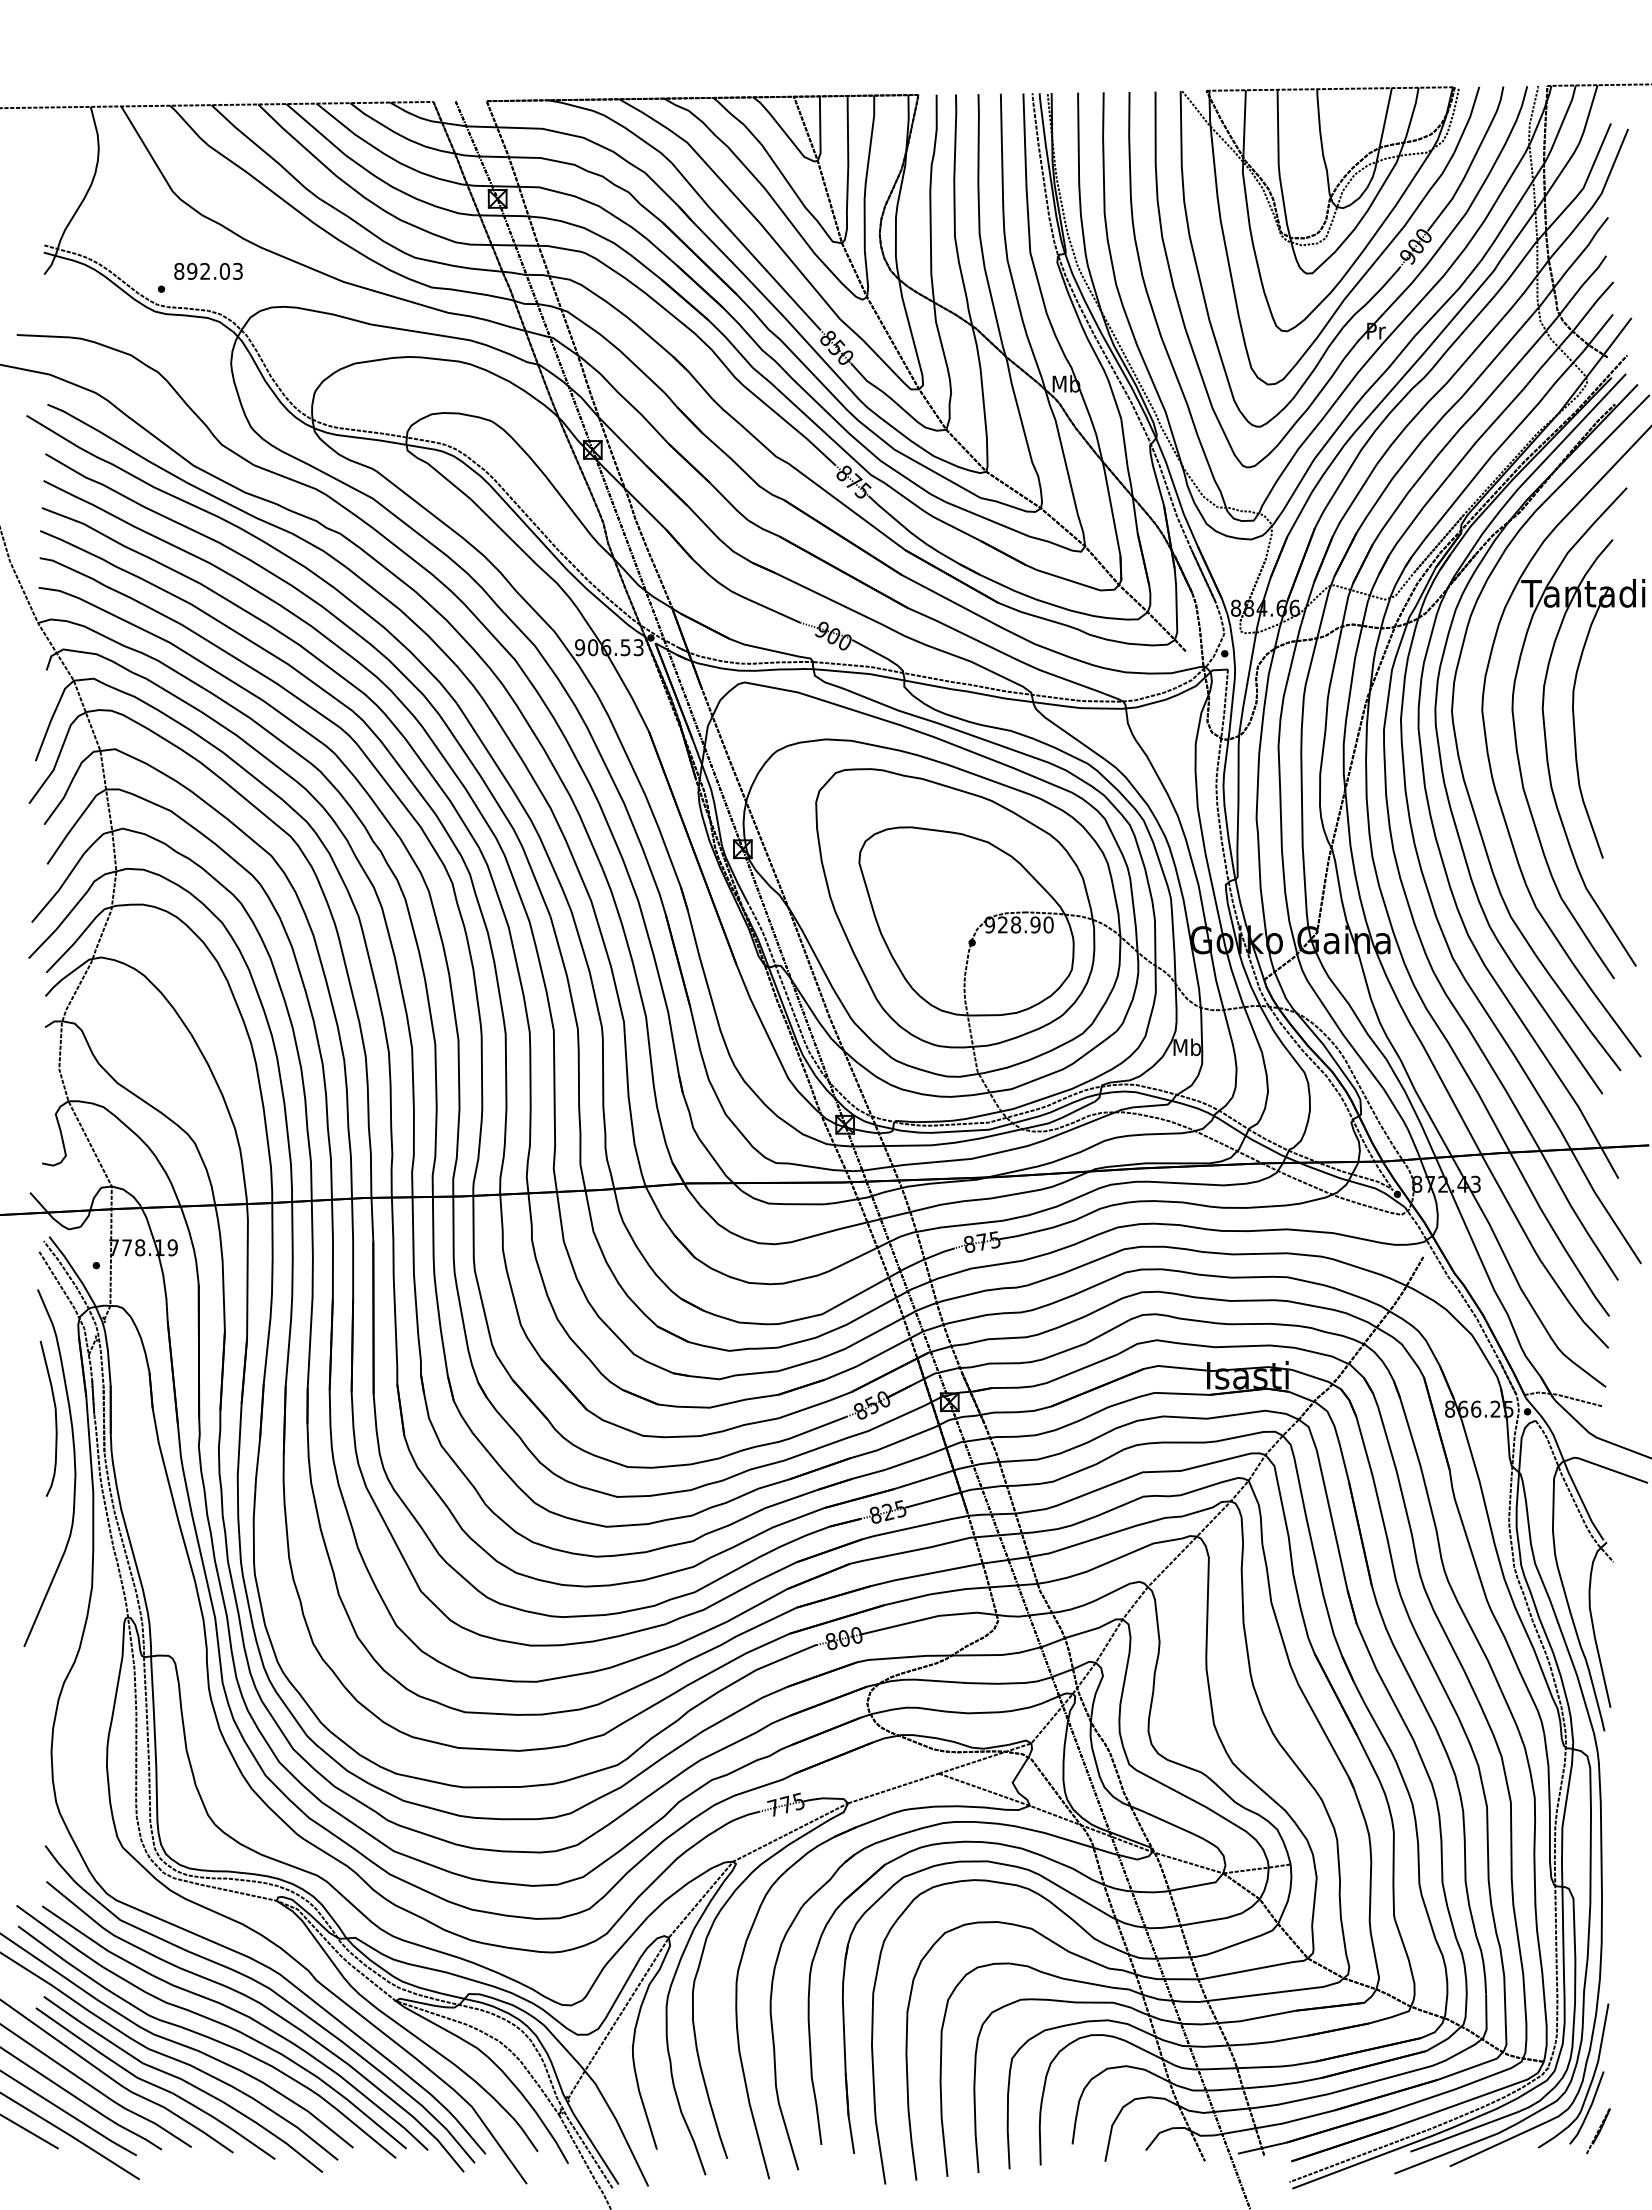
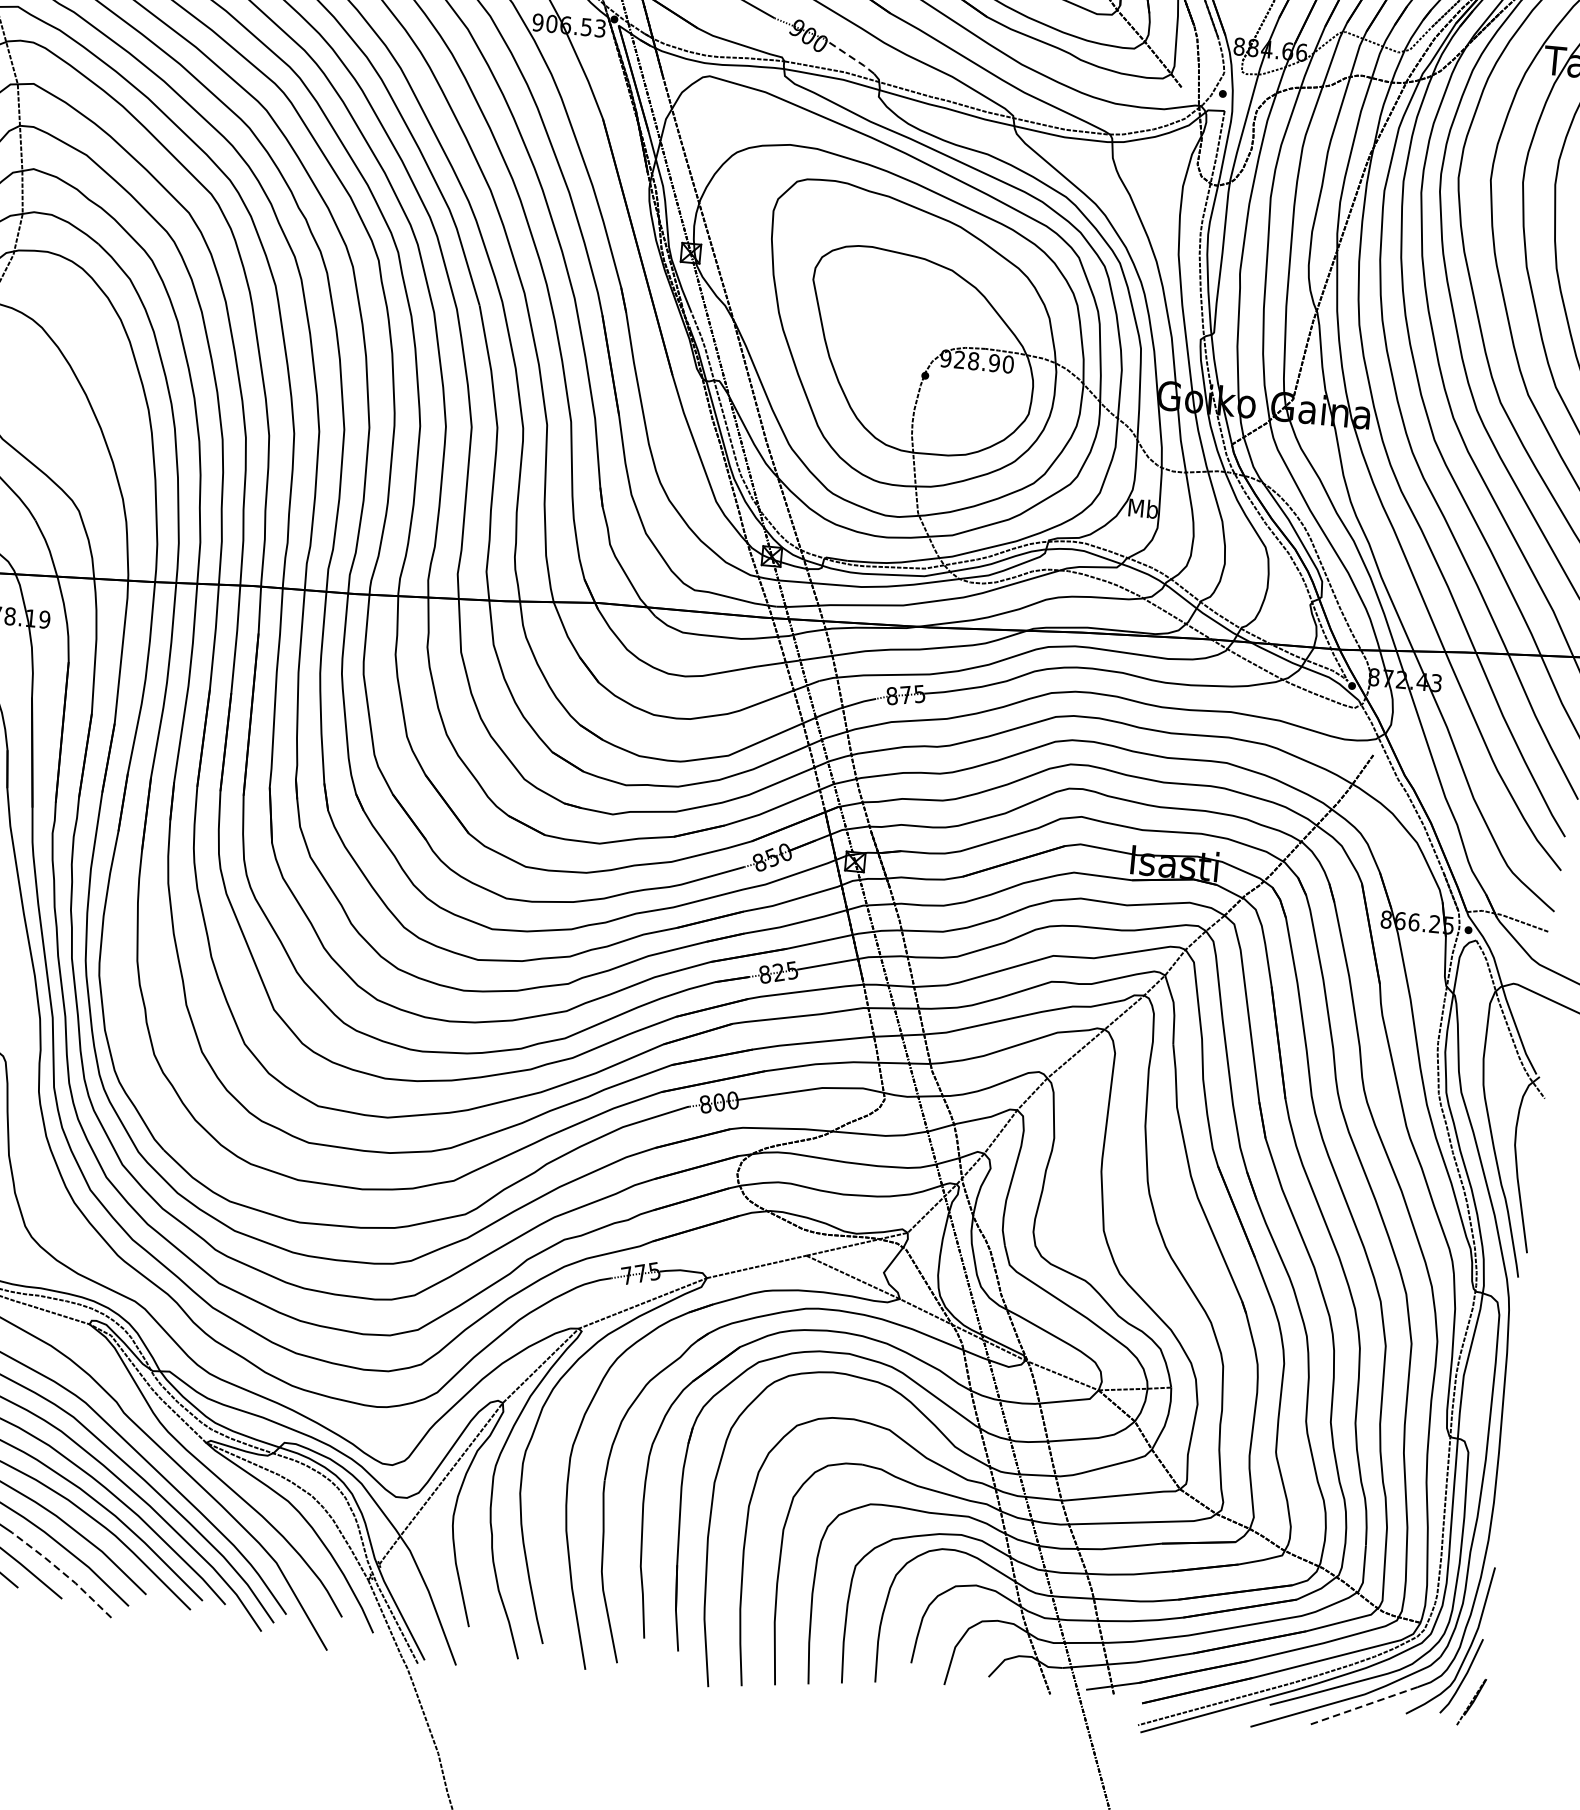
line: (876, 653) -> (852, 58), solid -> dashed
line: (274, 2135) -> (63, 1573), solid -> dashed
line: (1497, 2144) -> (1362, 1706), solid -> dashed

